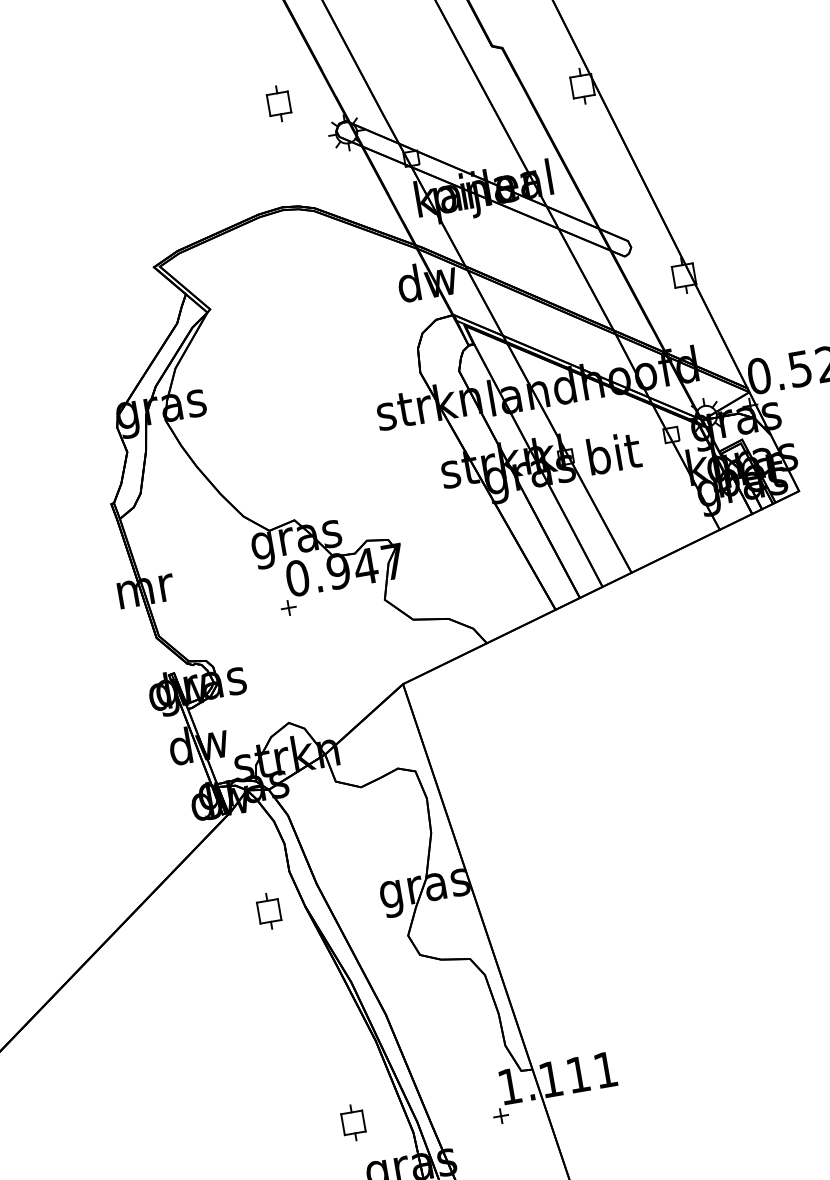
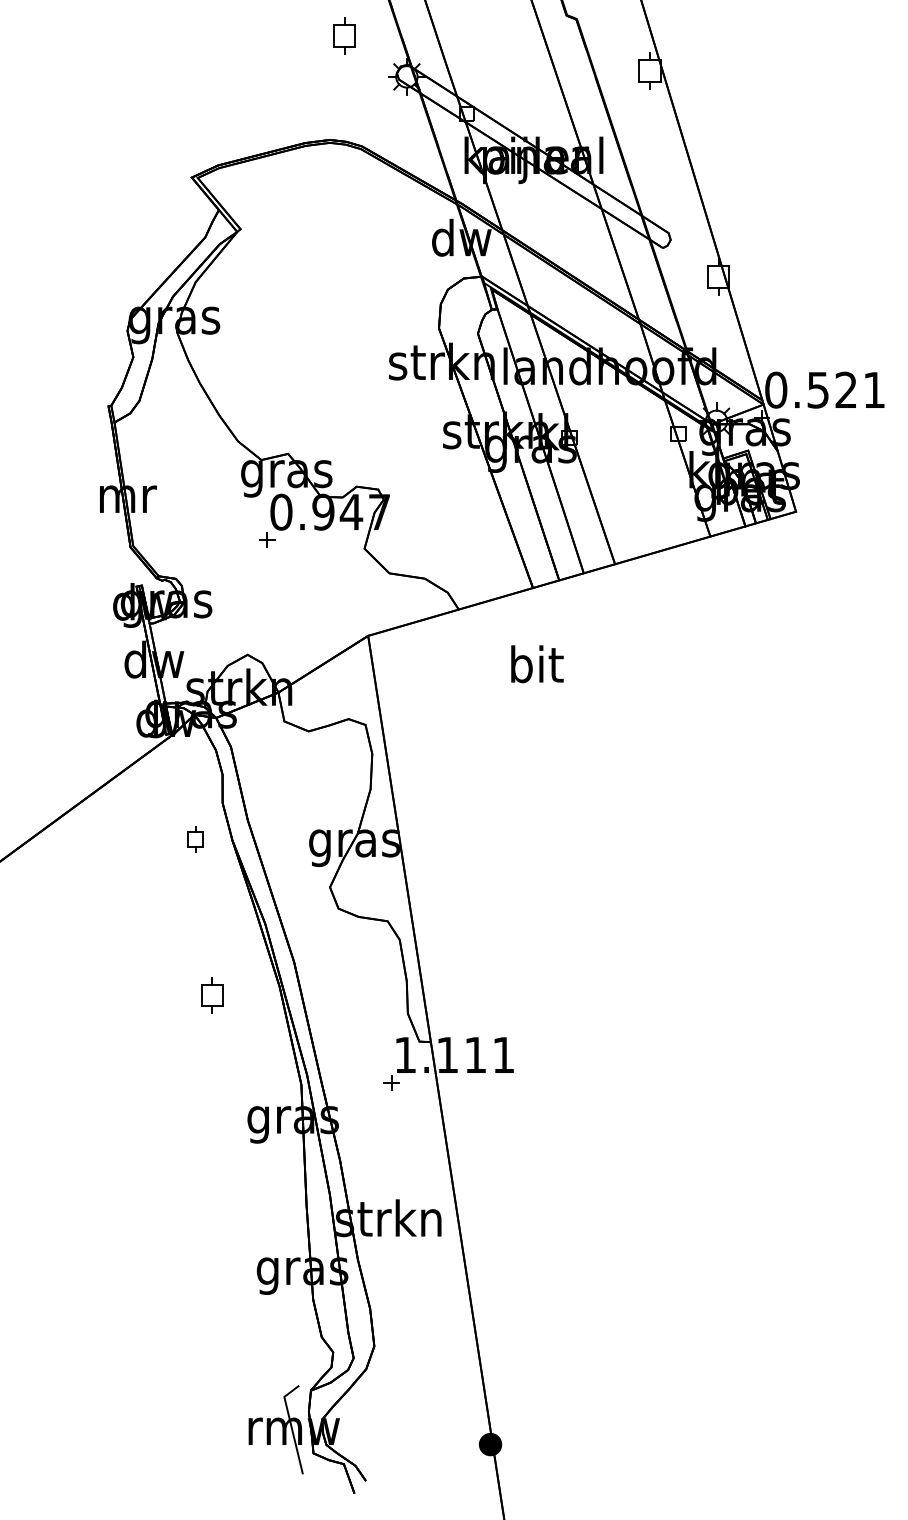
text: (614, 453) -> (537, 664), moved
part: (268, 910) -> (195, 838), size x0.7
part: (353, 1122) -> (212, 995), moved

